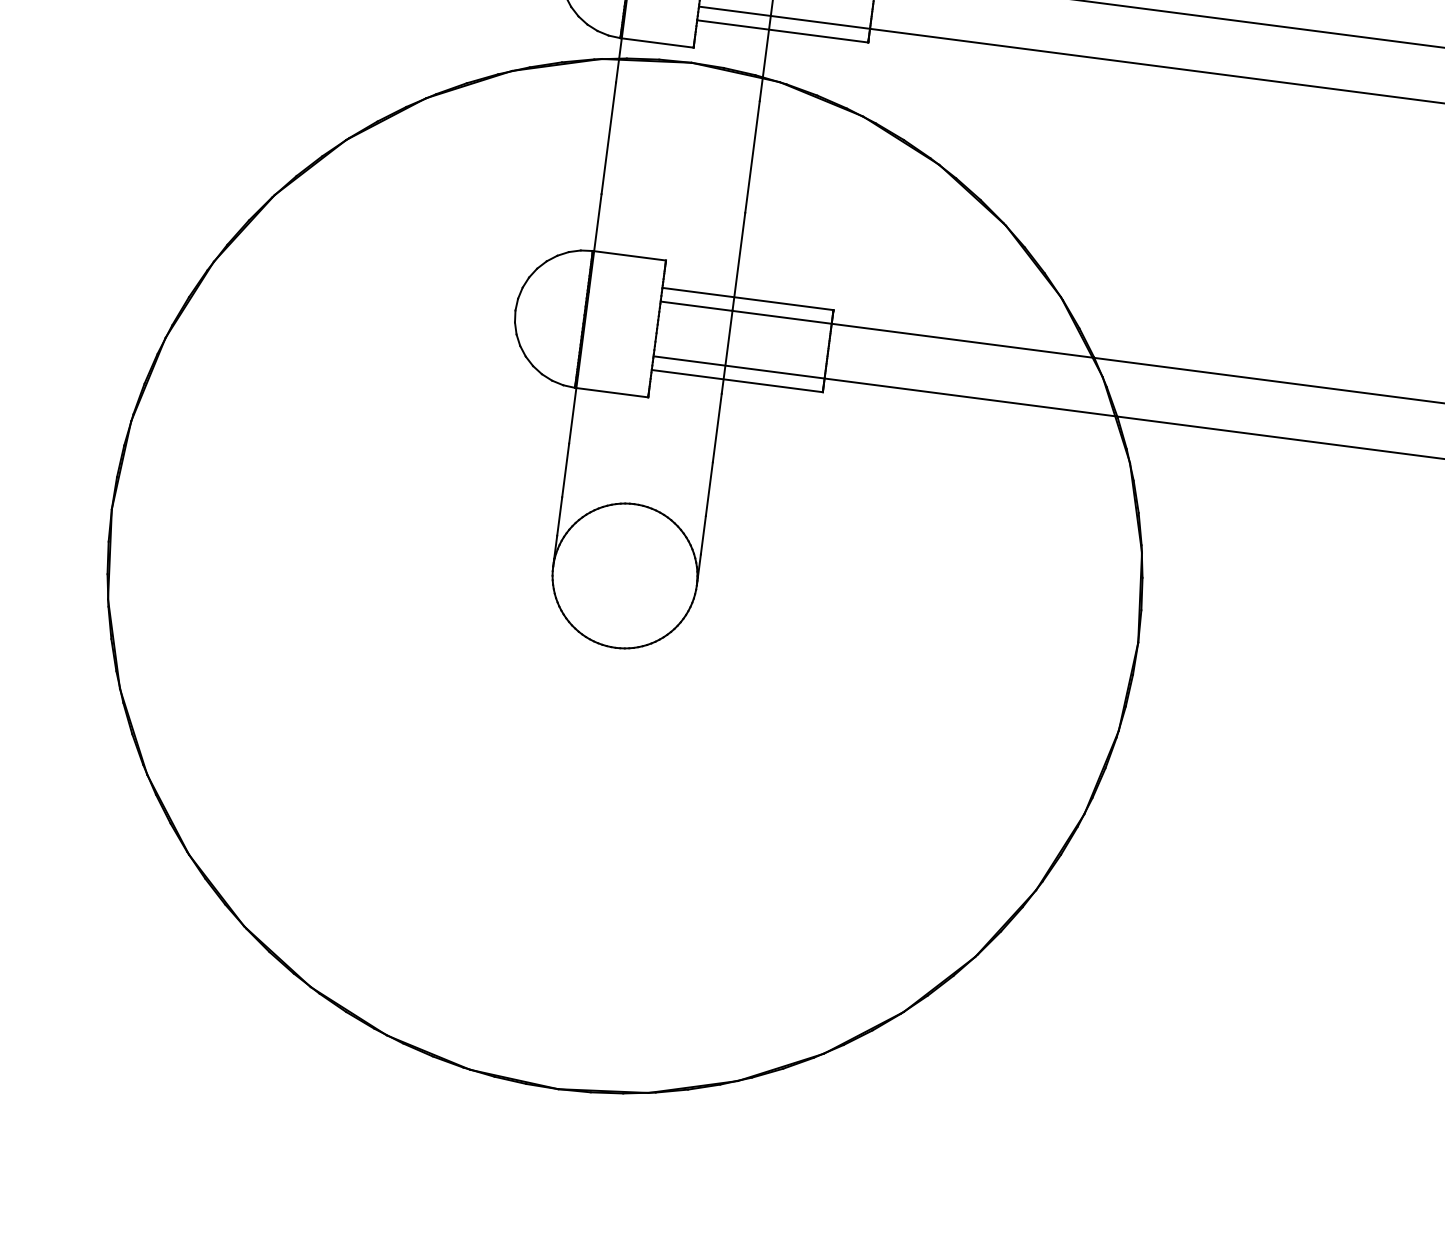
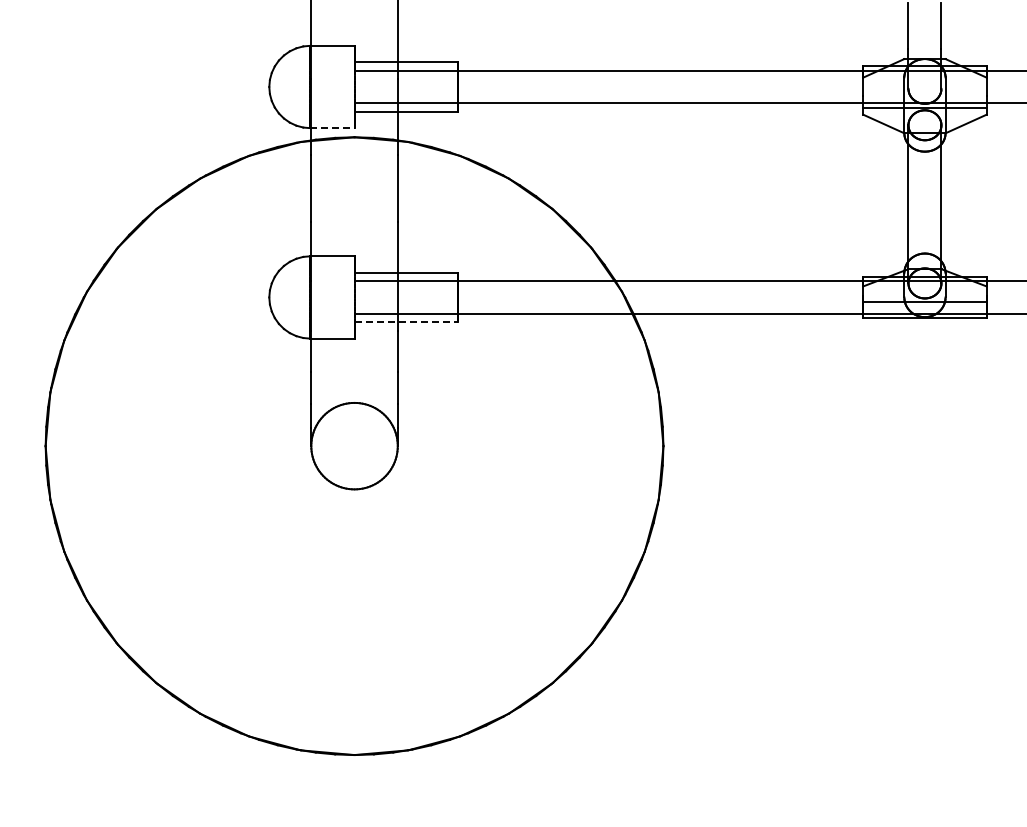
line: (658, 43) -> (333, 128), solid -> dashed
line: (738, 381) -> (406, 322), solid -> dashed

